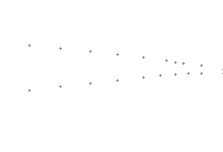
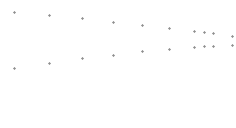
part: (174, 74) -> (203, 46), size x0.62

